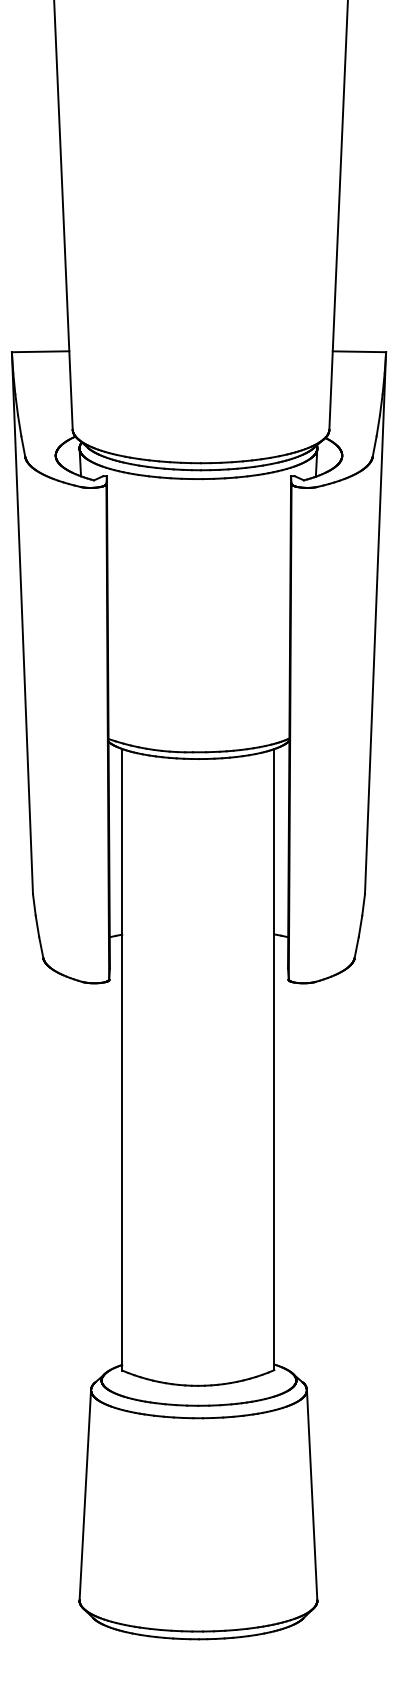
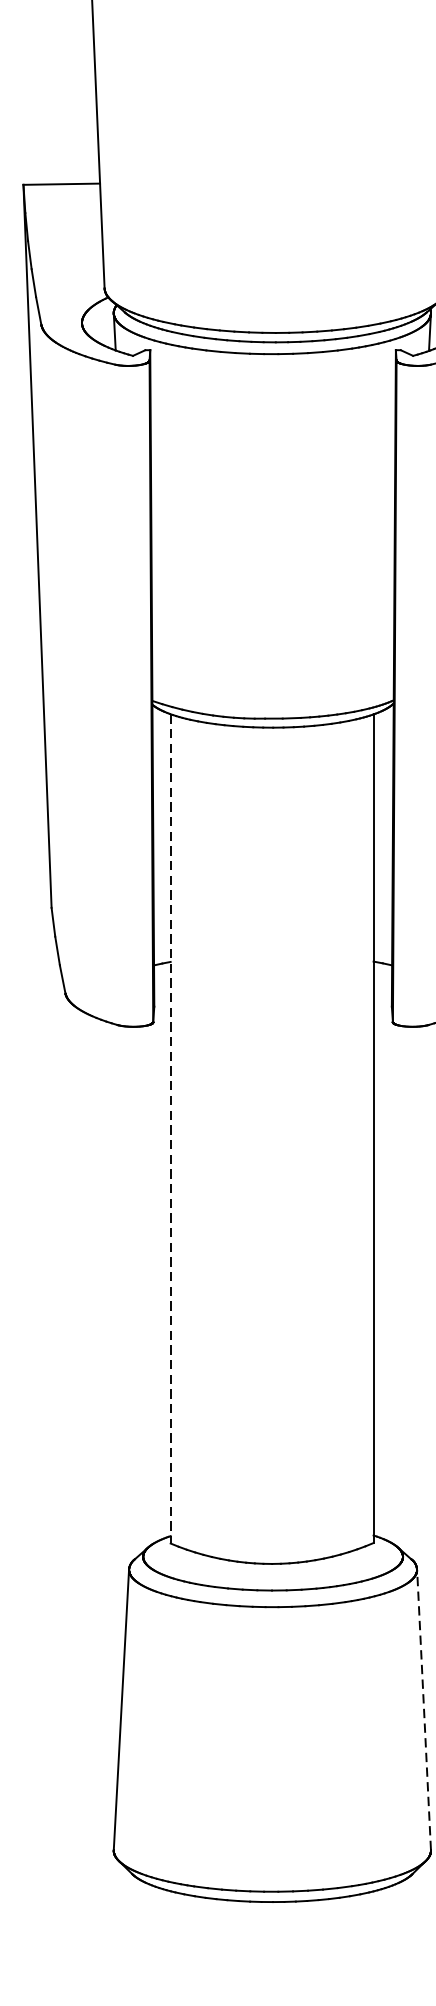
line: (122, 1059) -> (171, 1128), solid -> dashed
line: (312, 1494) -> (424, 1708), solid -> dashed

